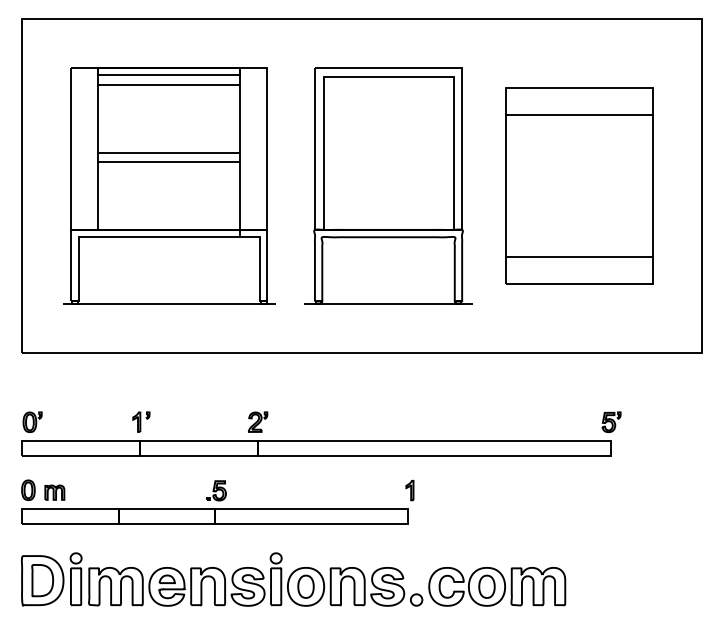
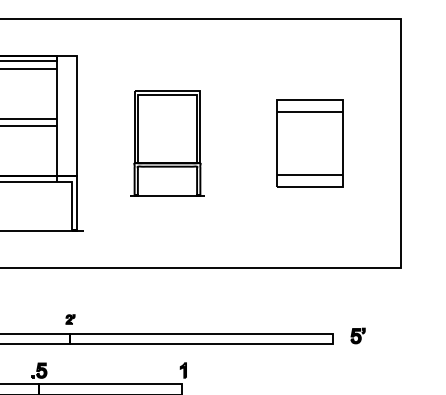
part: (388, 185) -> (167, 143), size x0.6
part: (579, 185) -> (309, 143), size x0.6
part: (258, 421) -> (70, 319), size x0.6
part: (611, 421) -> (358, 335), moved

